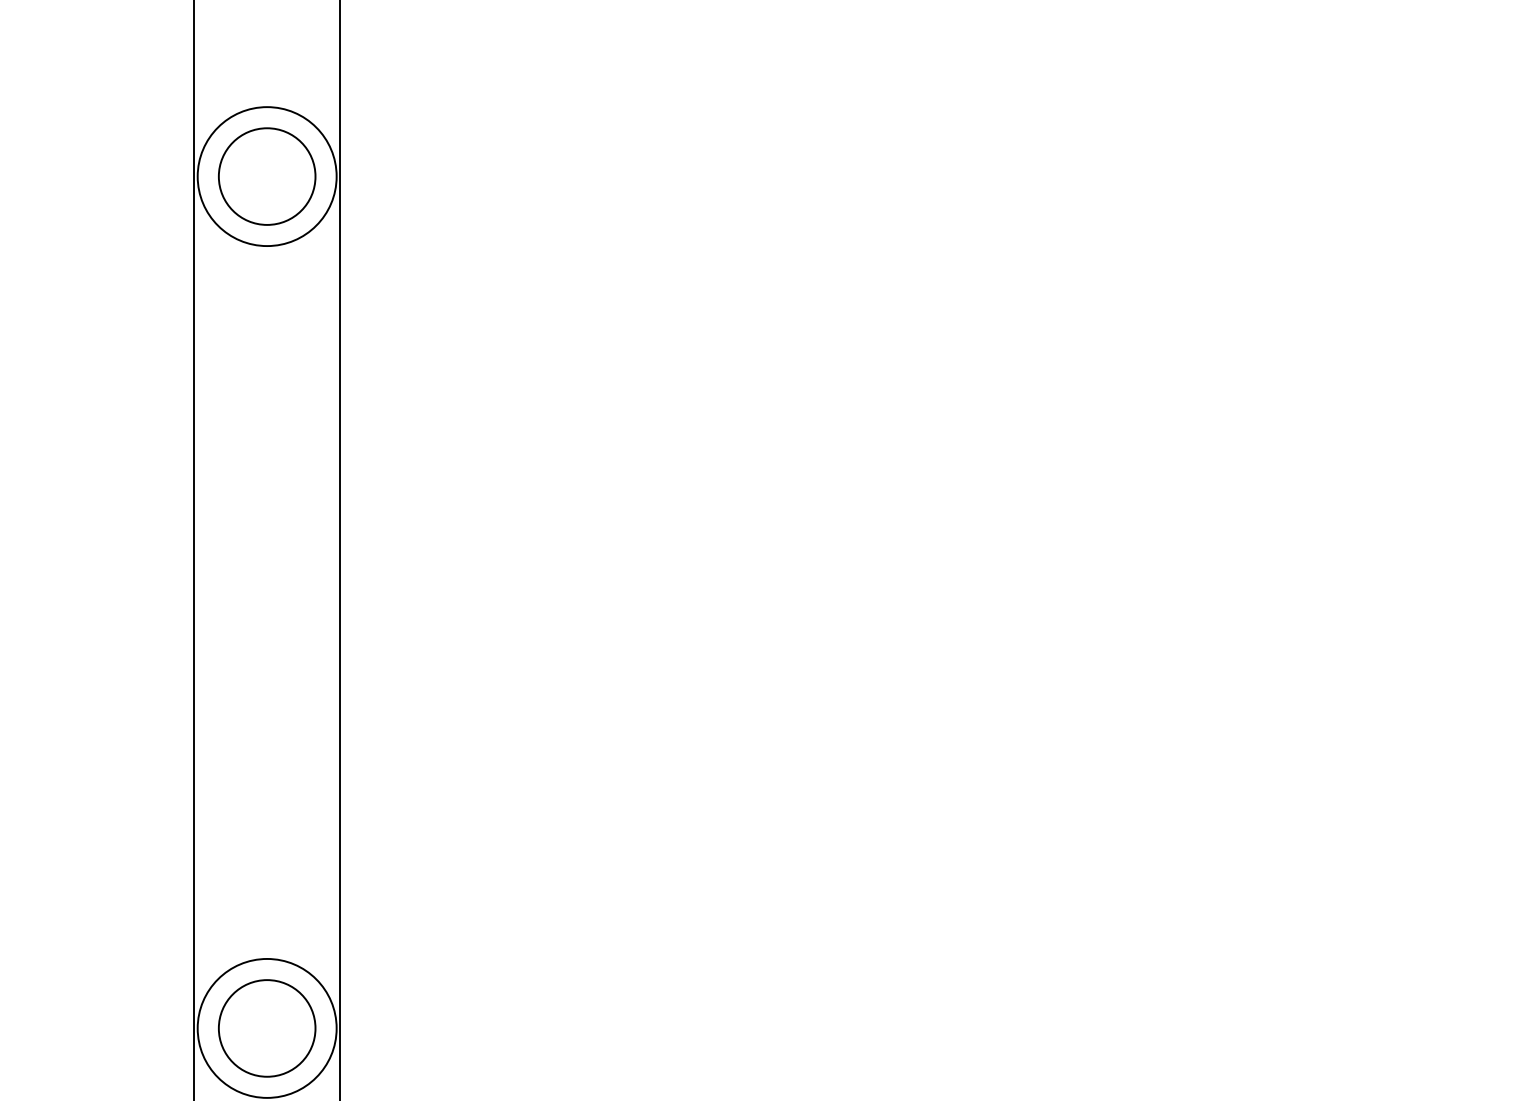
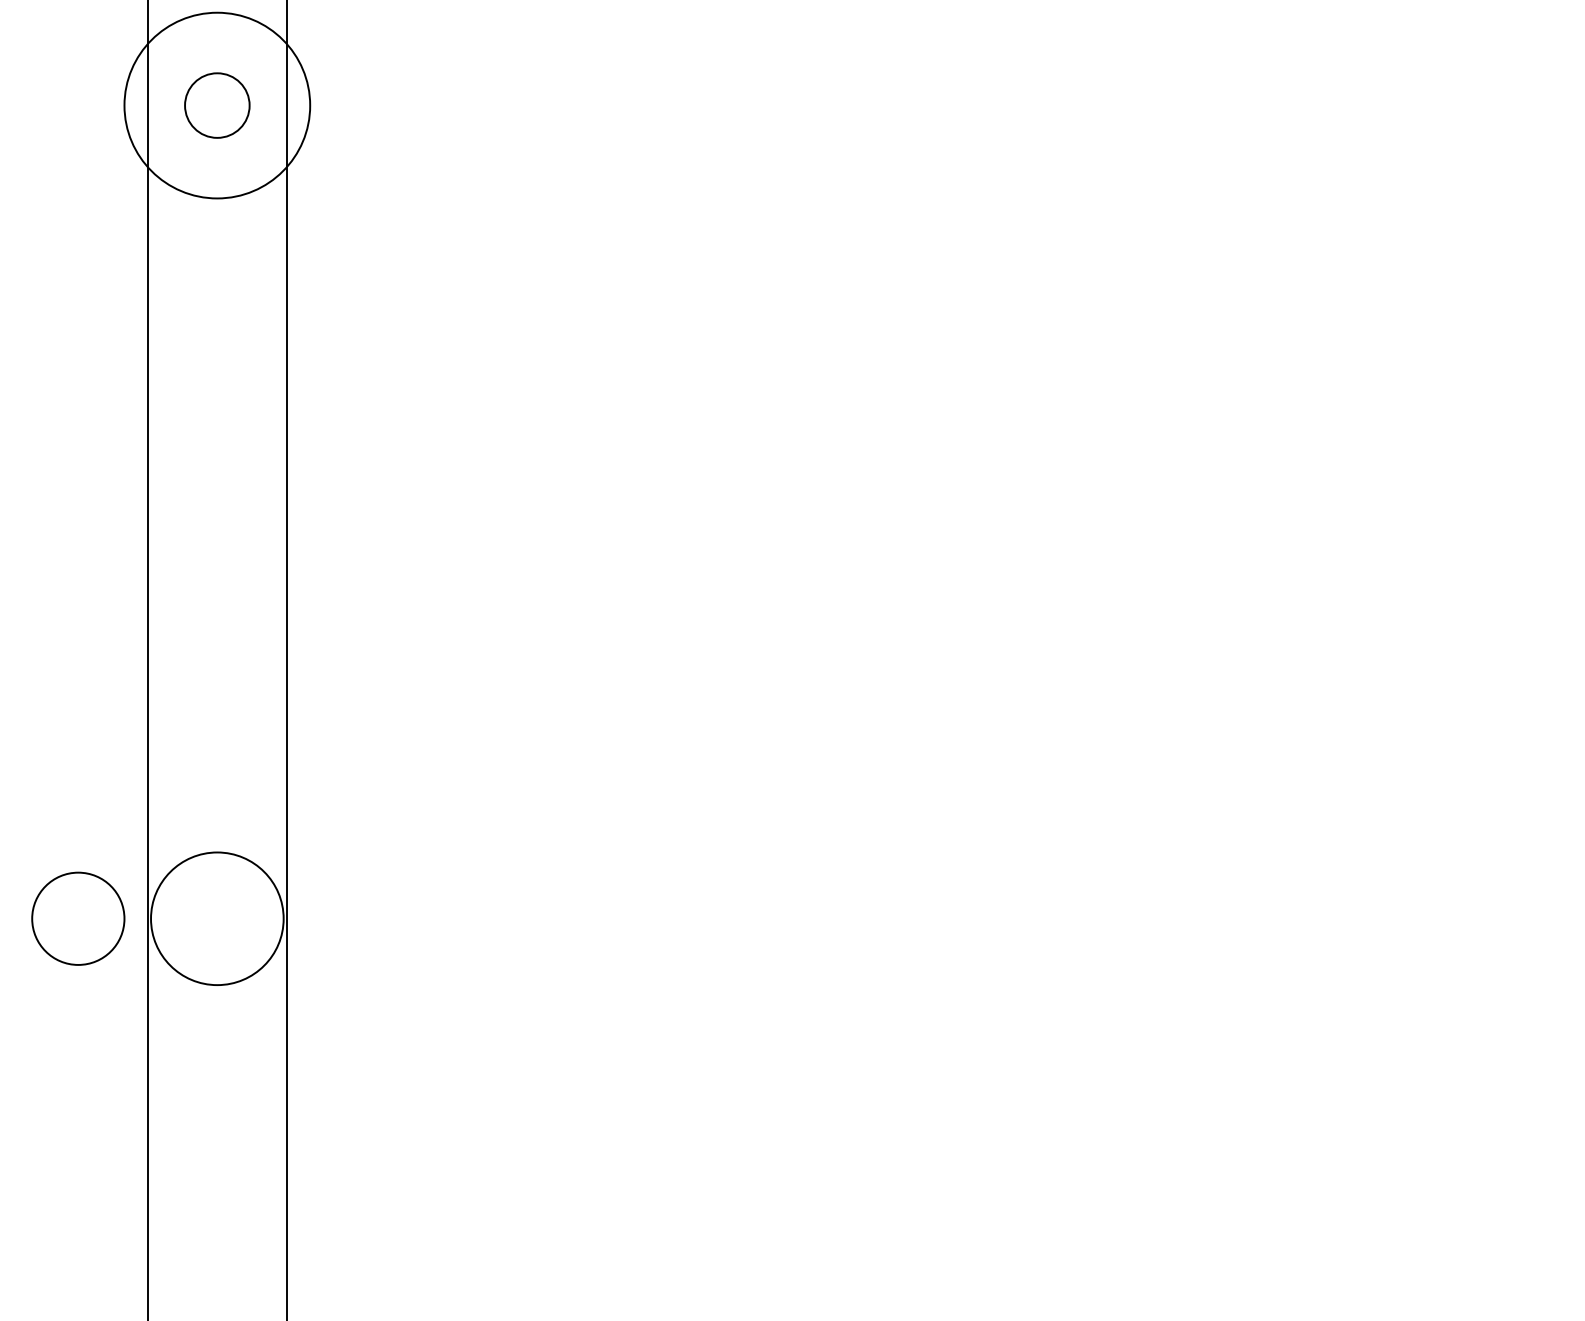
circle: (267, 176) -> (217, 105), size x0.7
circle: (267, 176) -> (217, 105), size x1.4
circle: (267, 1028) -> (78, 918), moved

